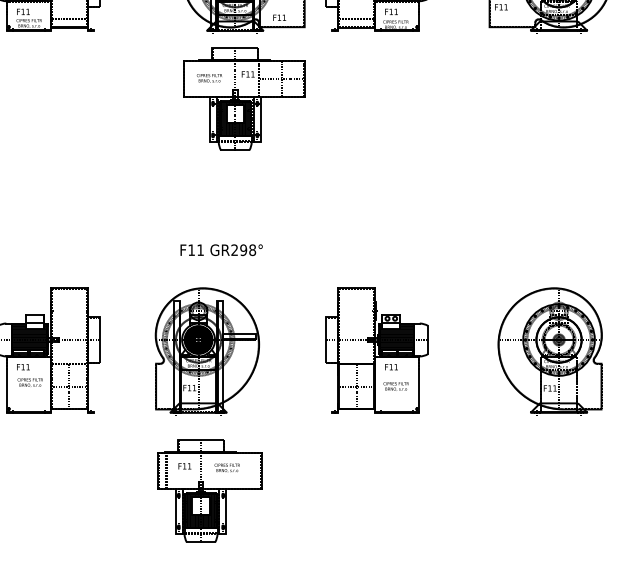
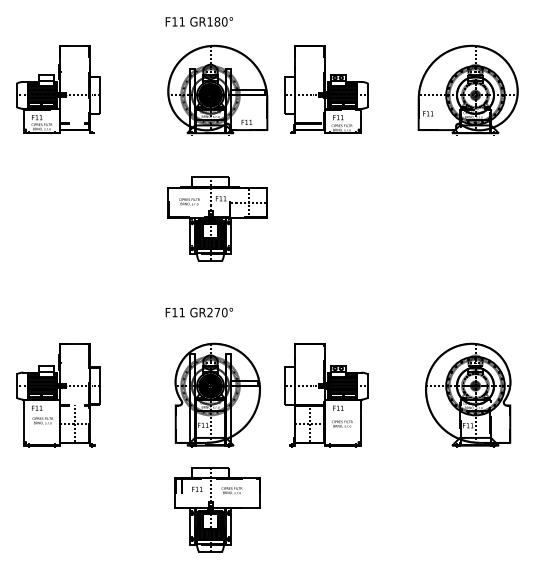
part: (243, 98) -> (217, 218), moved
text: (247, 250) -> (220, 312), GR298° -> GR270°
part: (207, 350) -> (217, 394), moved
part: (209, 490) -> (217, 509), moved

